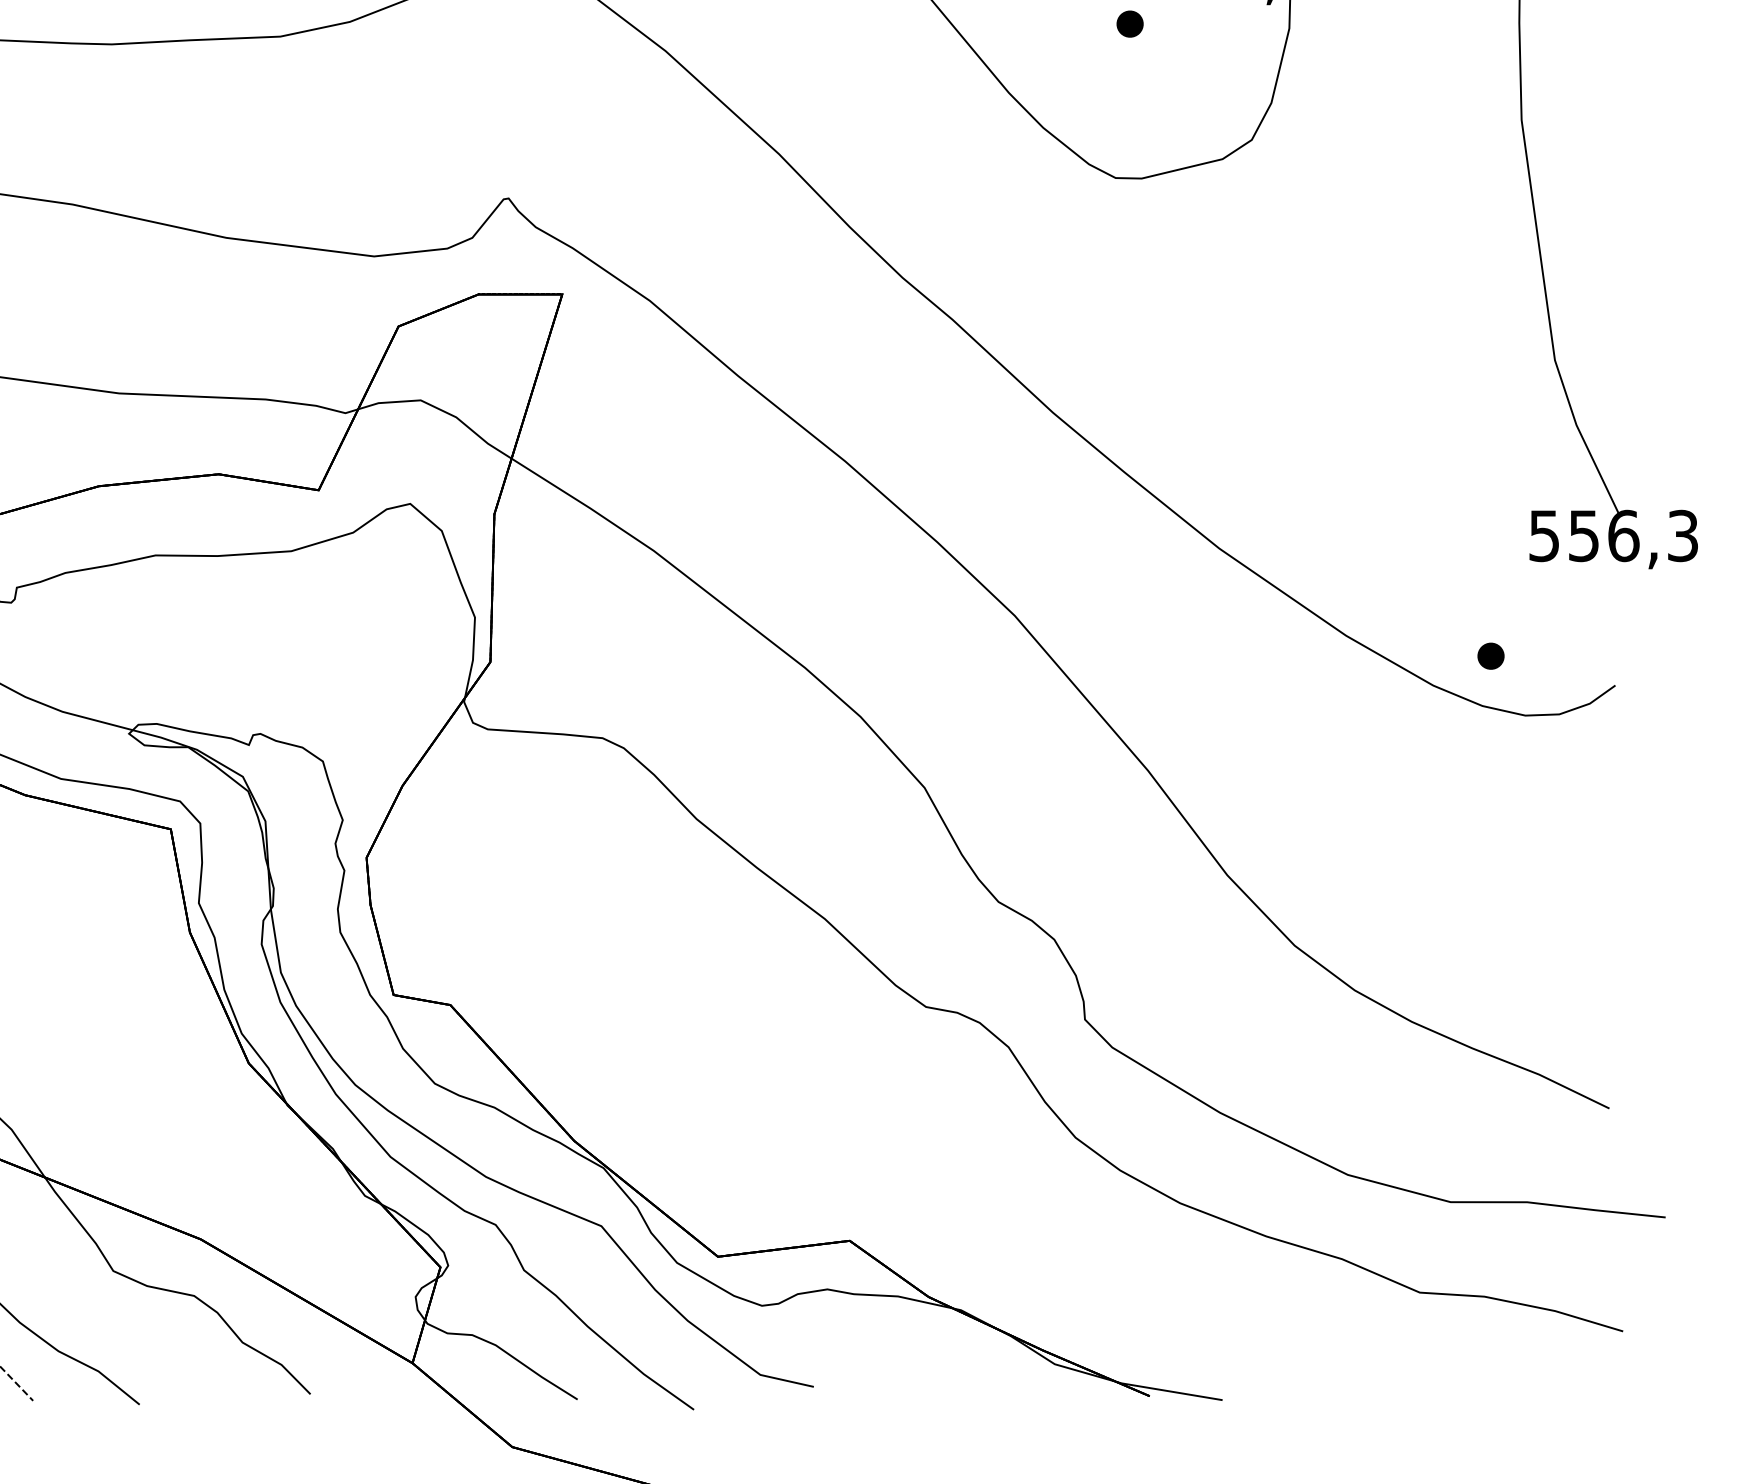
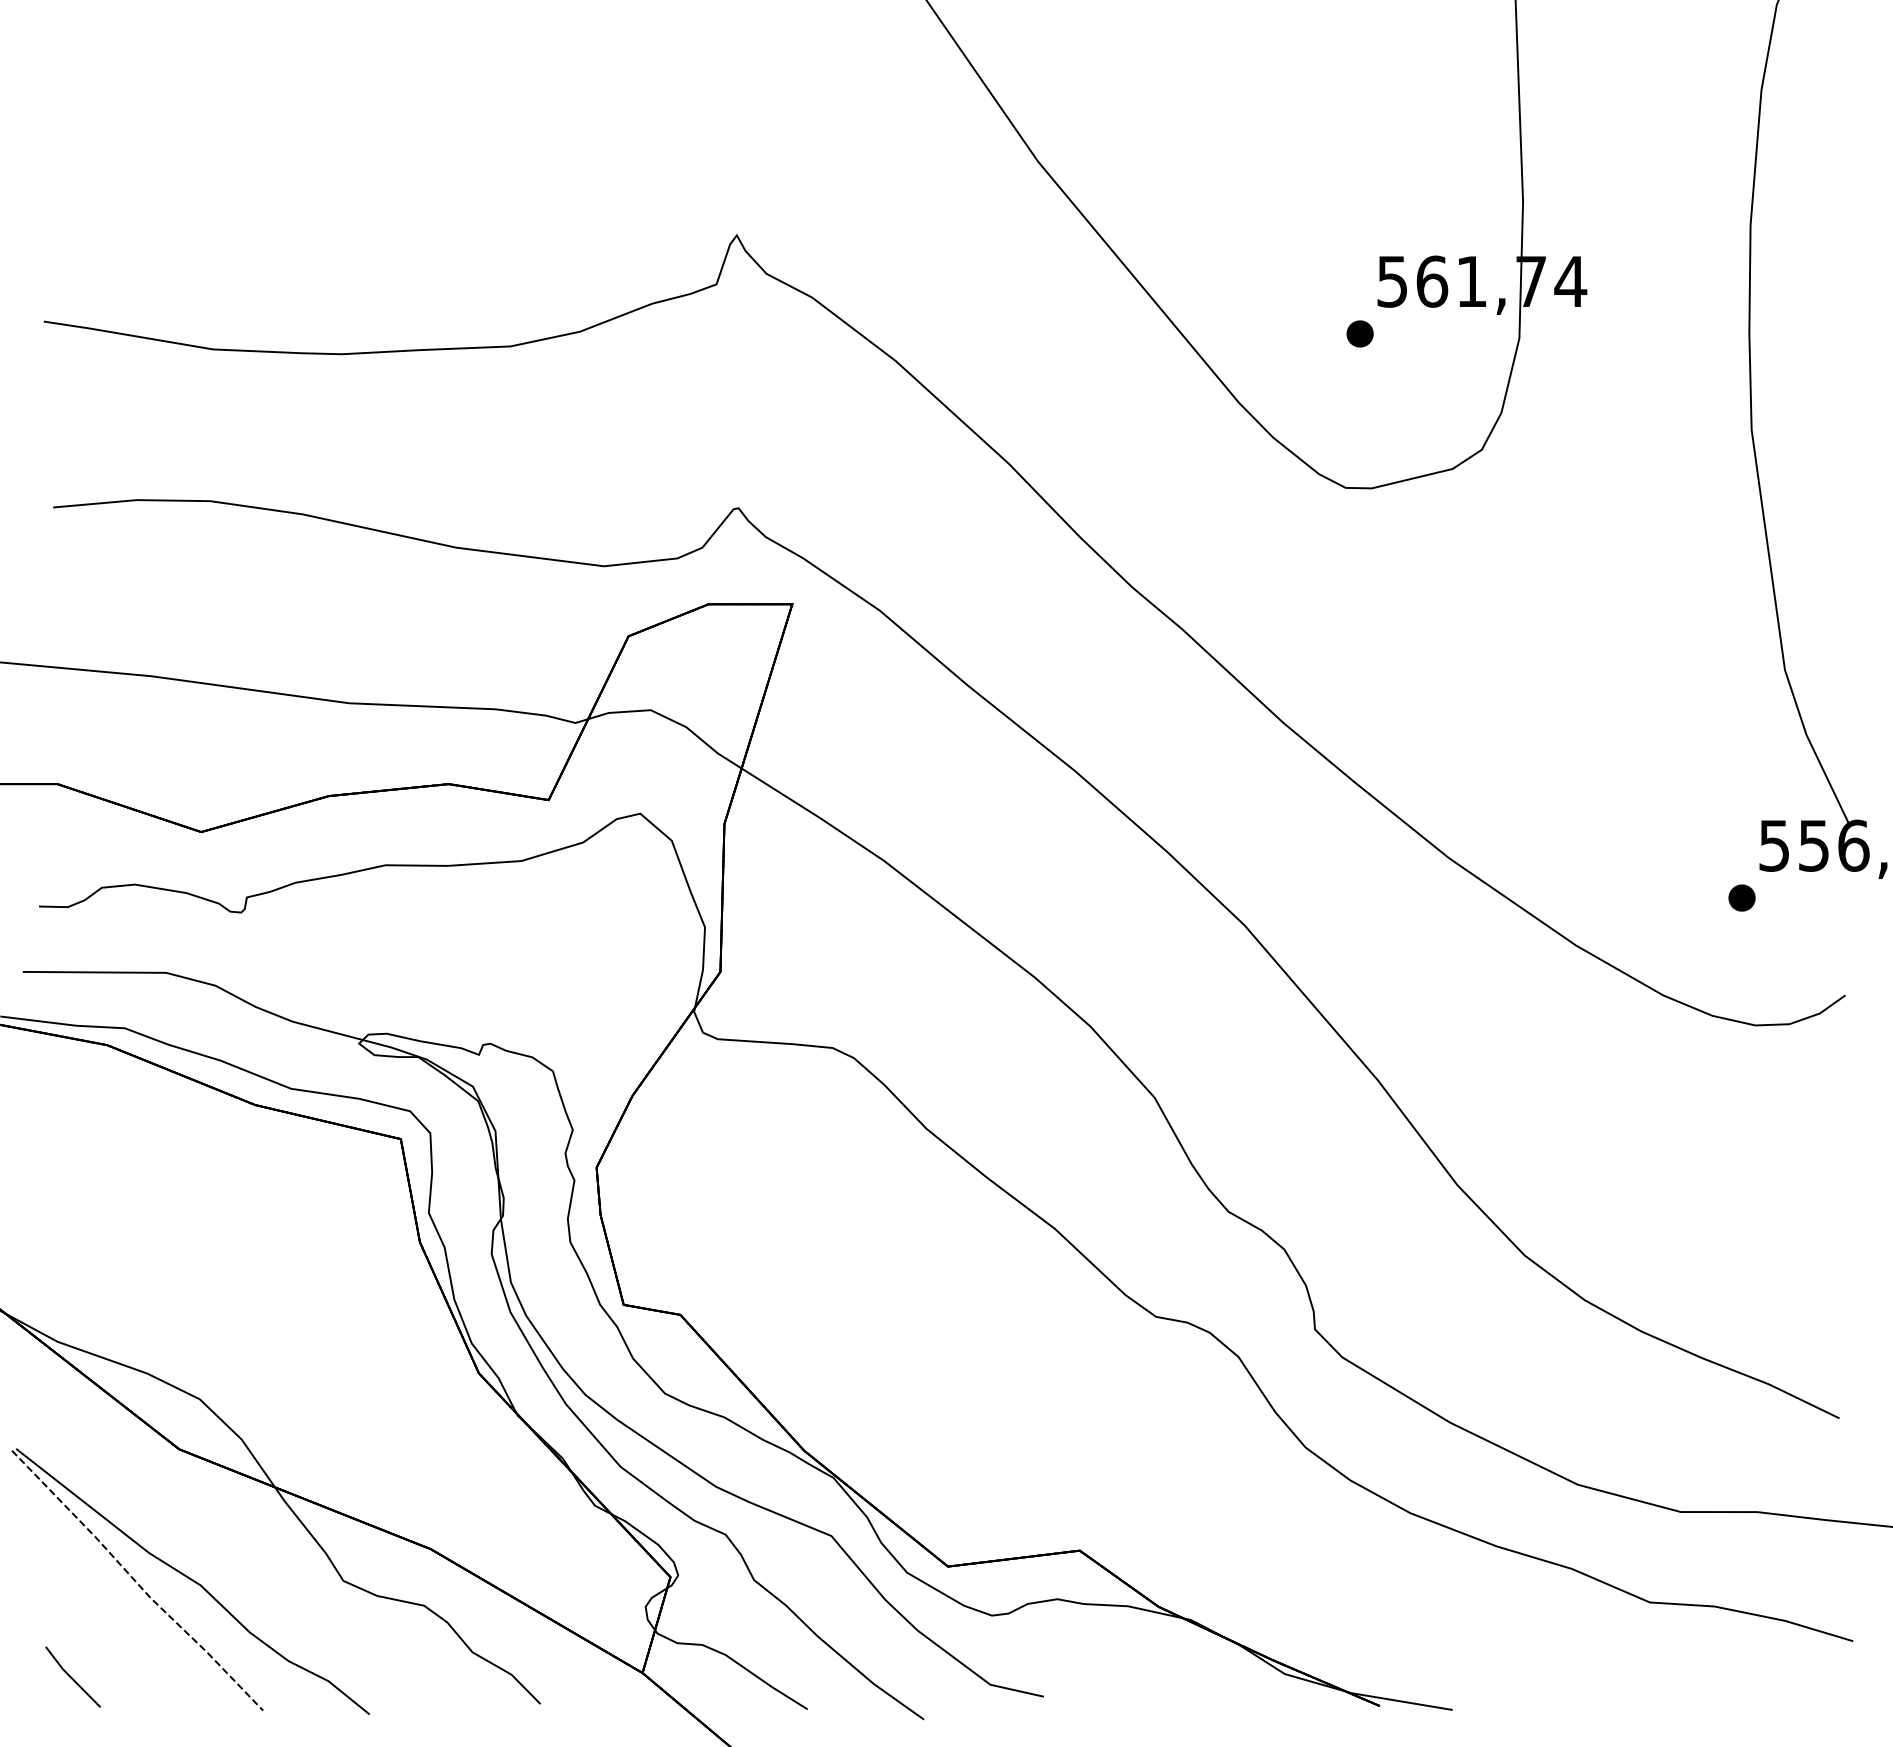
part: (1490, 655) -> (1741, 897), moved

